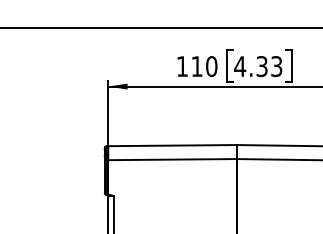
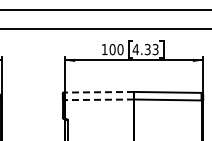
text: (196, 66) -> (112, 49), 110 -> 100
line: (172, 146) -> (99, 92), solid -> dashed
line: (172, 159) -> (99, 99), solid -> dashed

